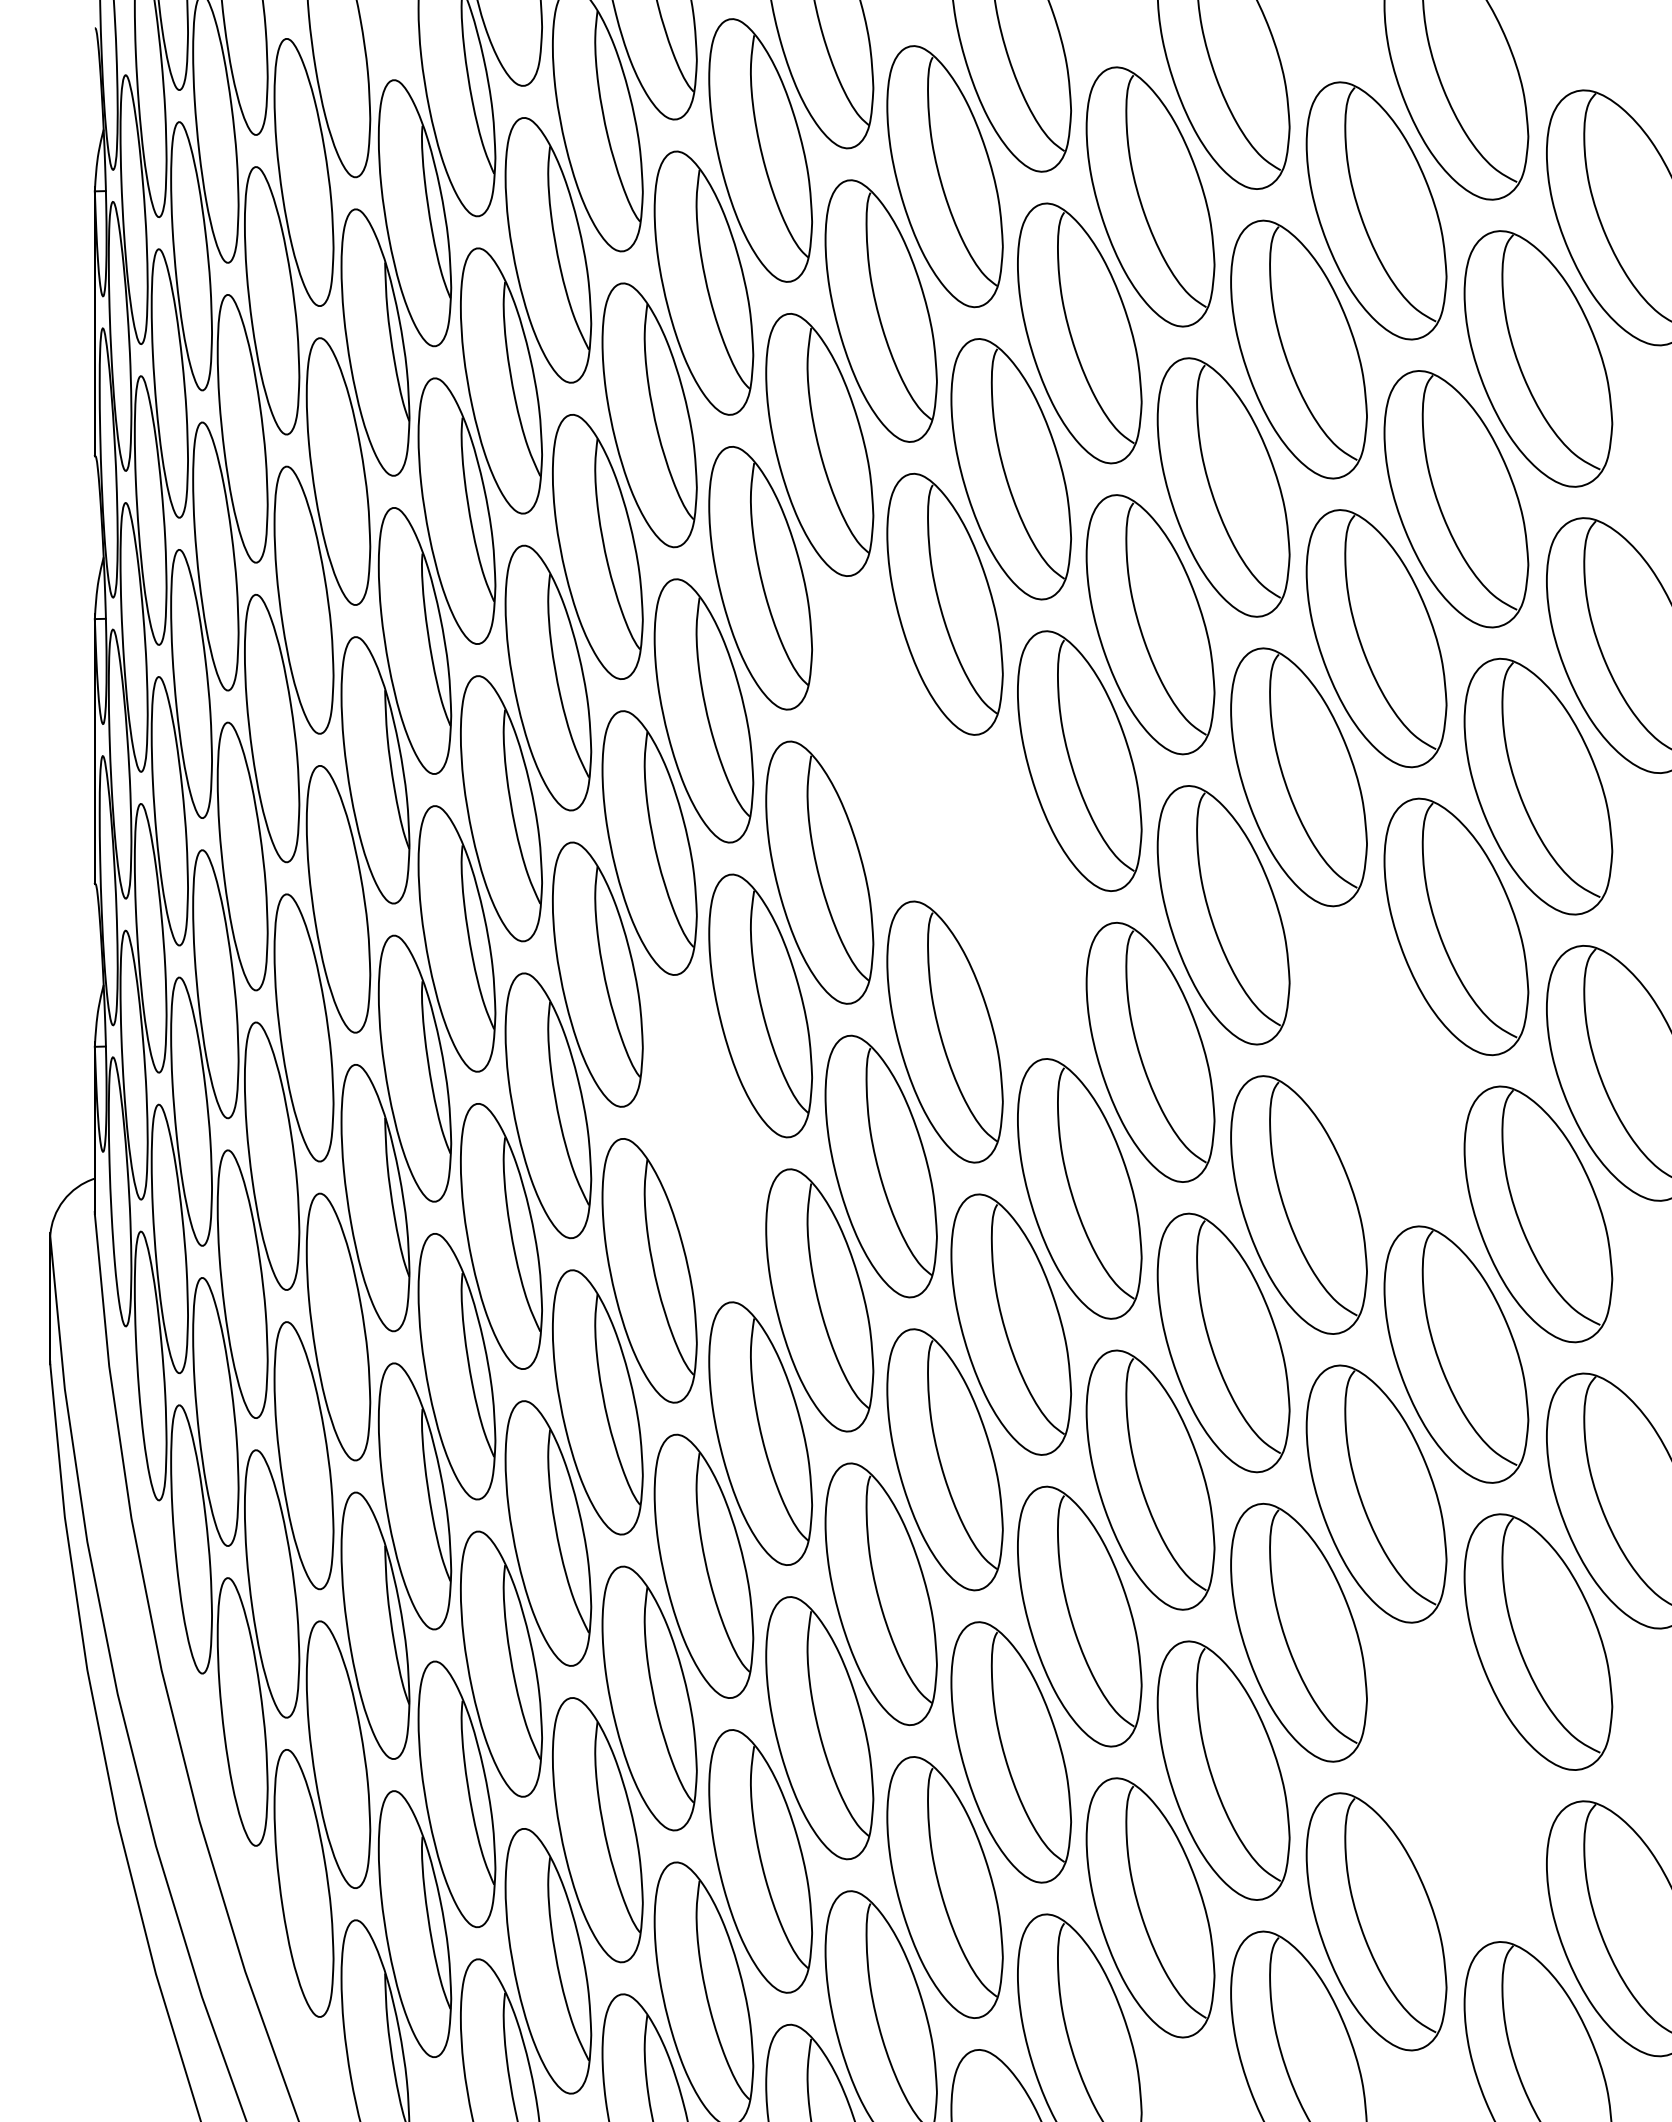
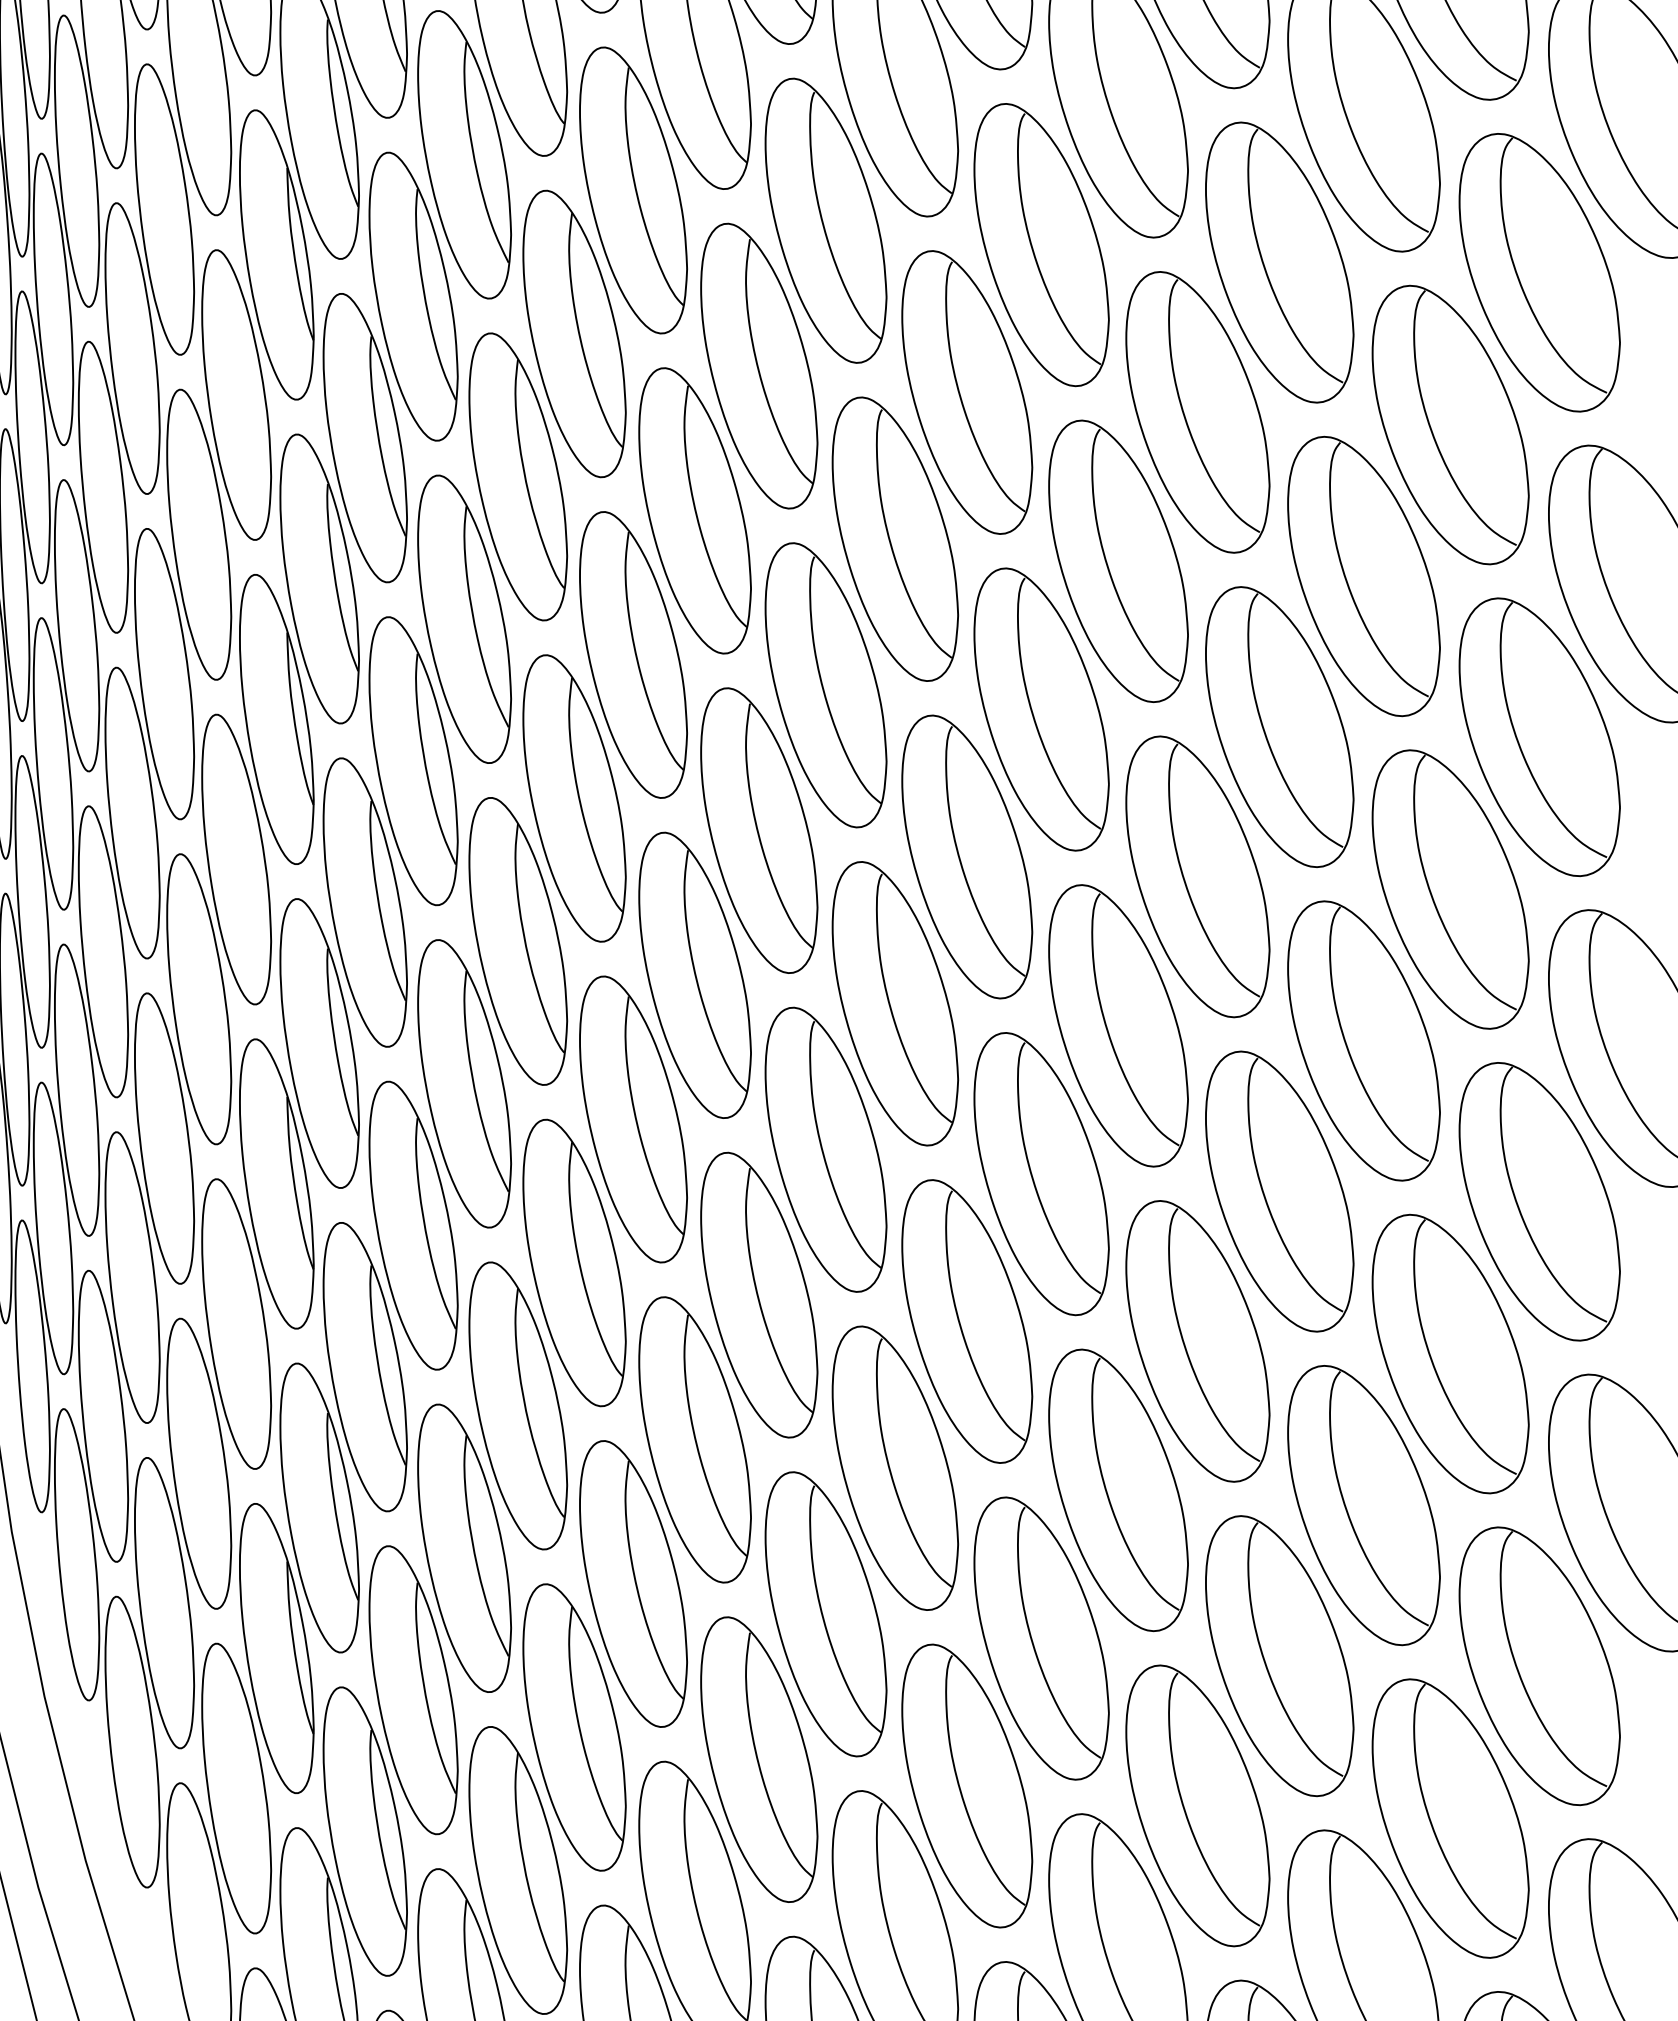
part: (880, 738) -> (825, 684), added
part: (1011, 896) -> (967, 856), added
part: (1376, 1065) -> (1363, 1040), added
part: (703, 1138) -> (633, 1119), added
part: (1456, 1782) -> (1450, 1818), added

